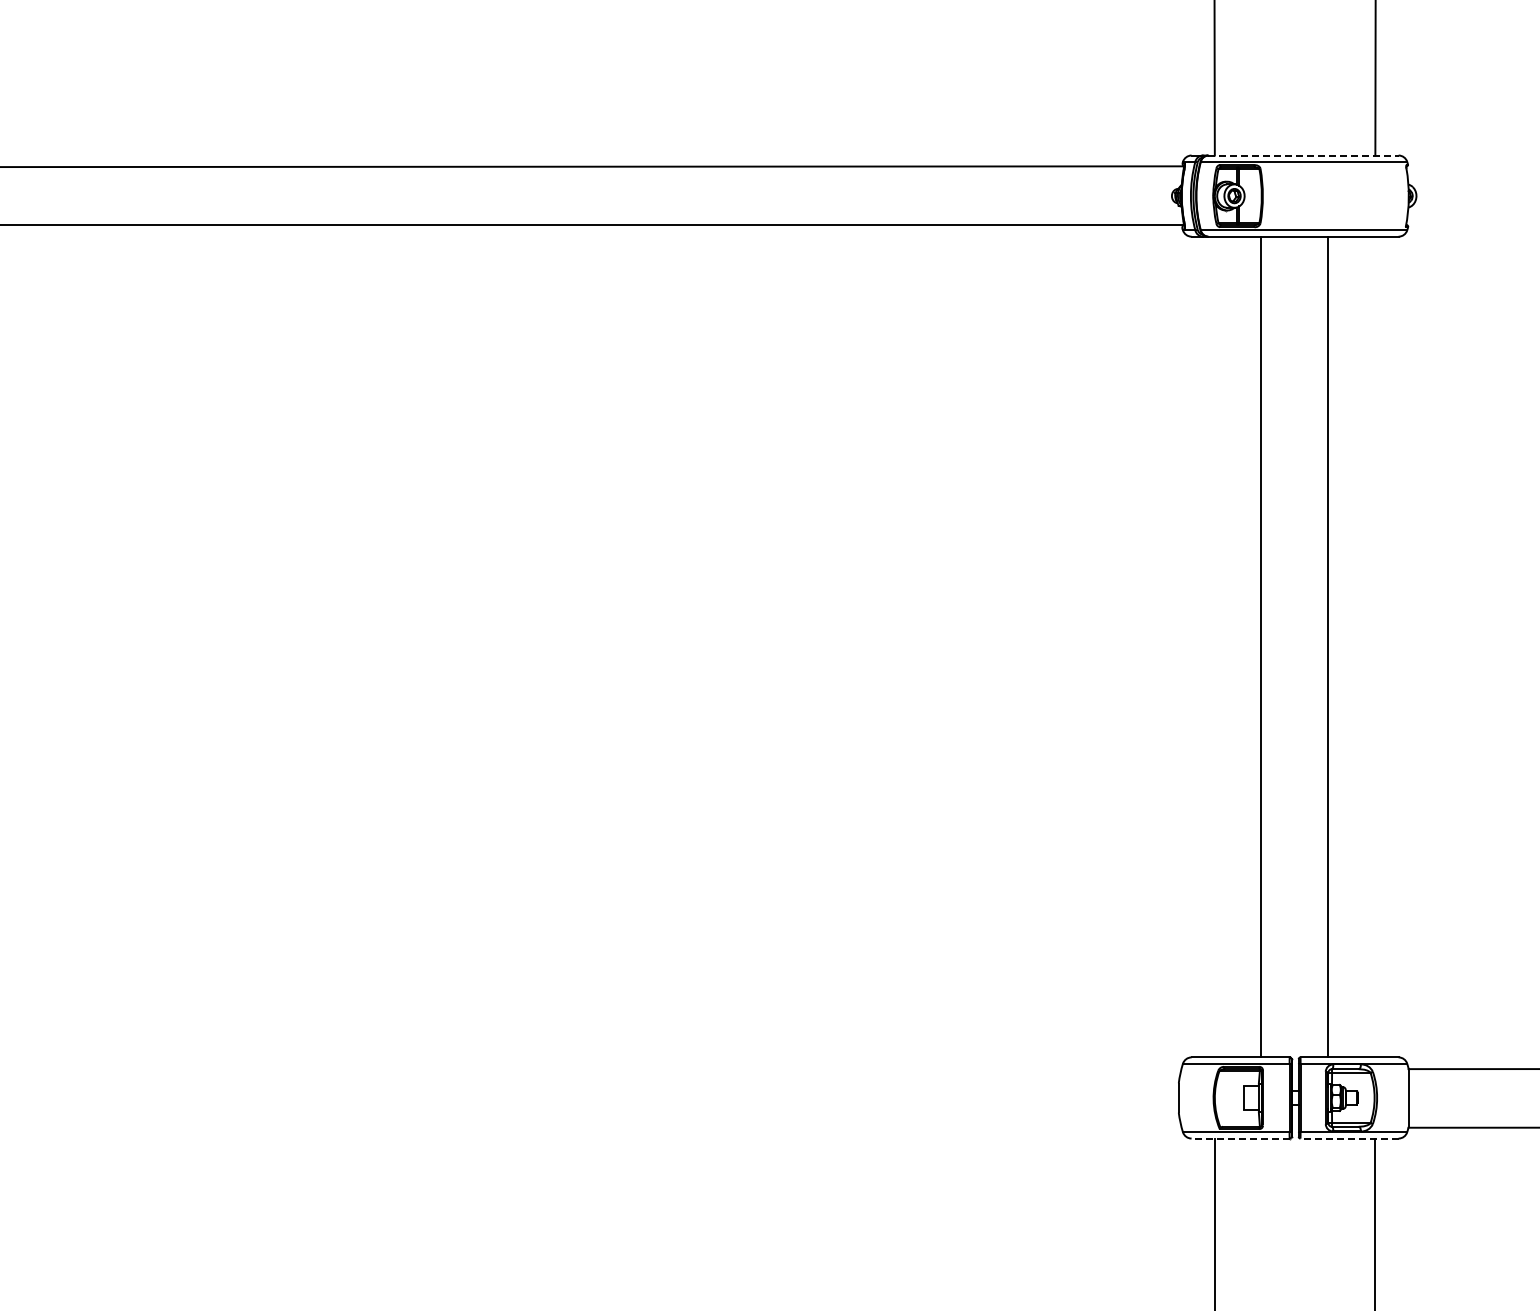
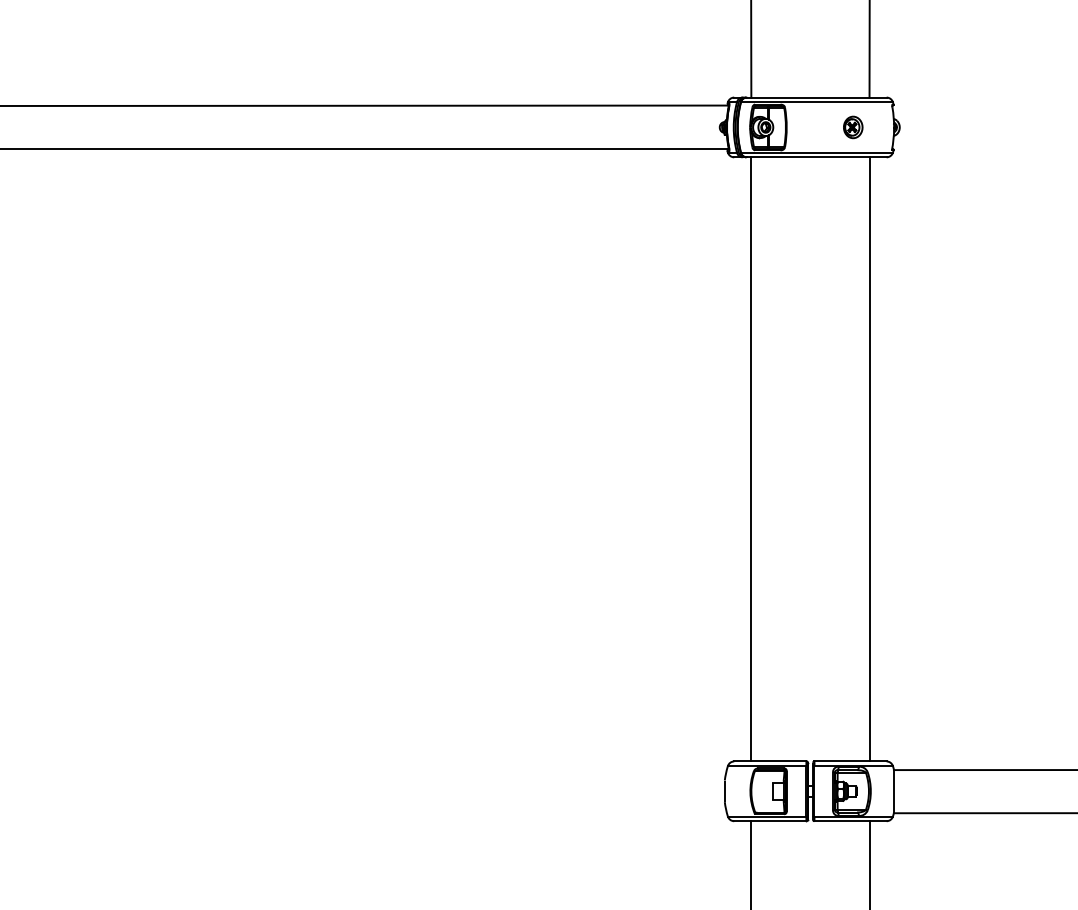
line: (1303, 155) -> (816, 97), dashed -> solid
part: (1352, 195) -> (852, 127), added
line: (1260, 646) -> (751, 458), moved
line: (1328, 646) -> (869, 458), moved
line: (1240, 1138) -> (770, 821), dashed -> solid
line: (1349, 1138) -> (850, 821), dashed -> solid

